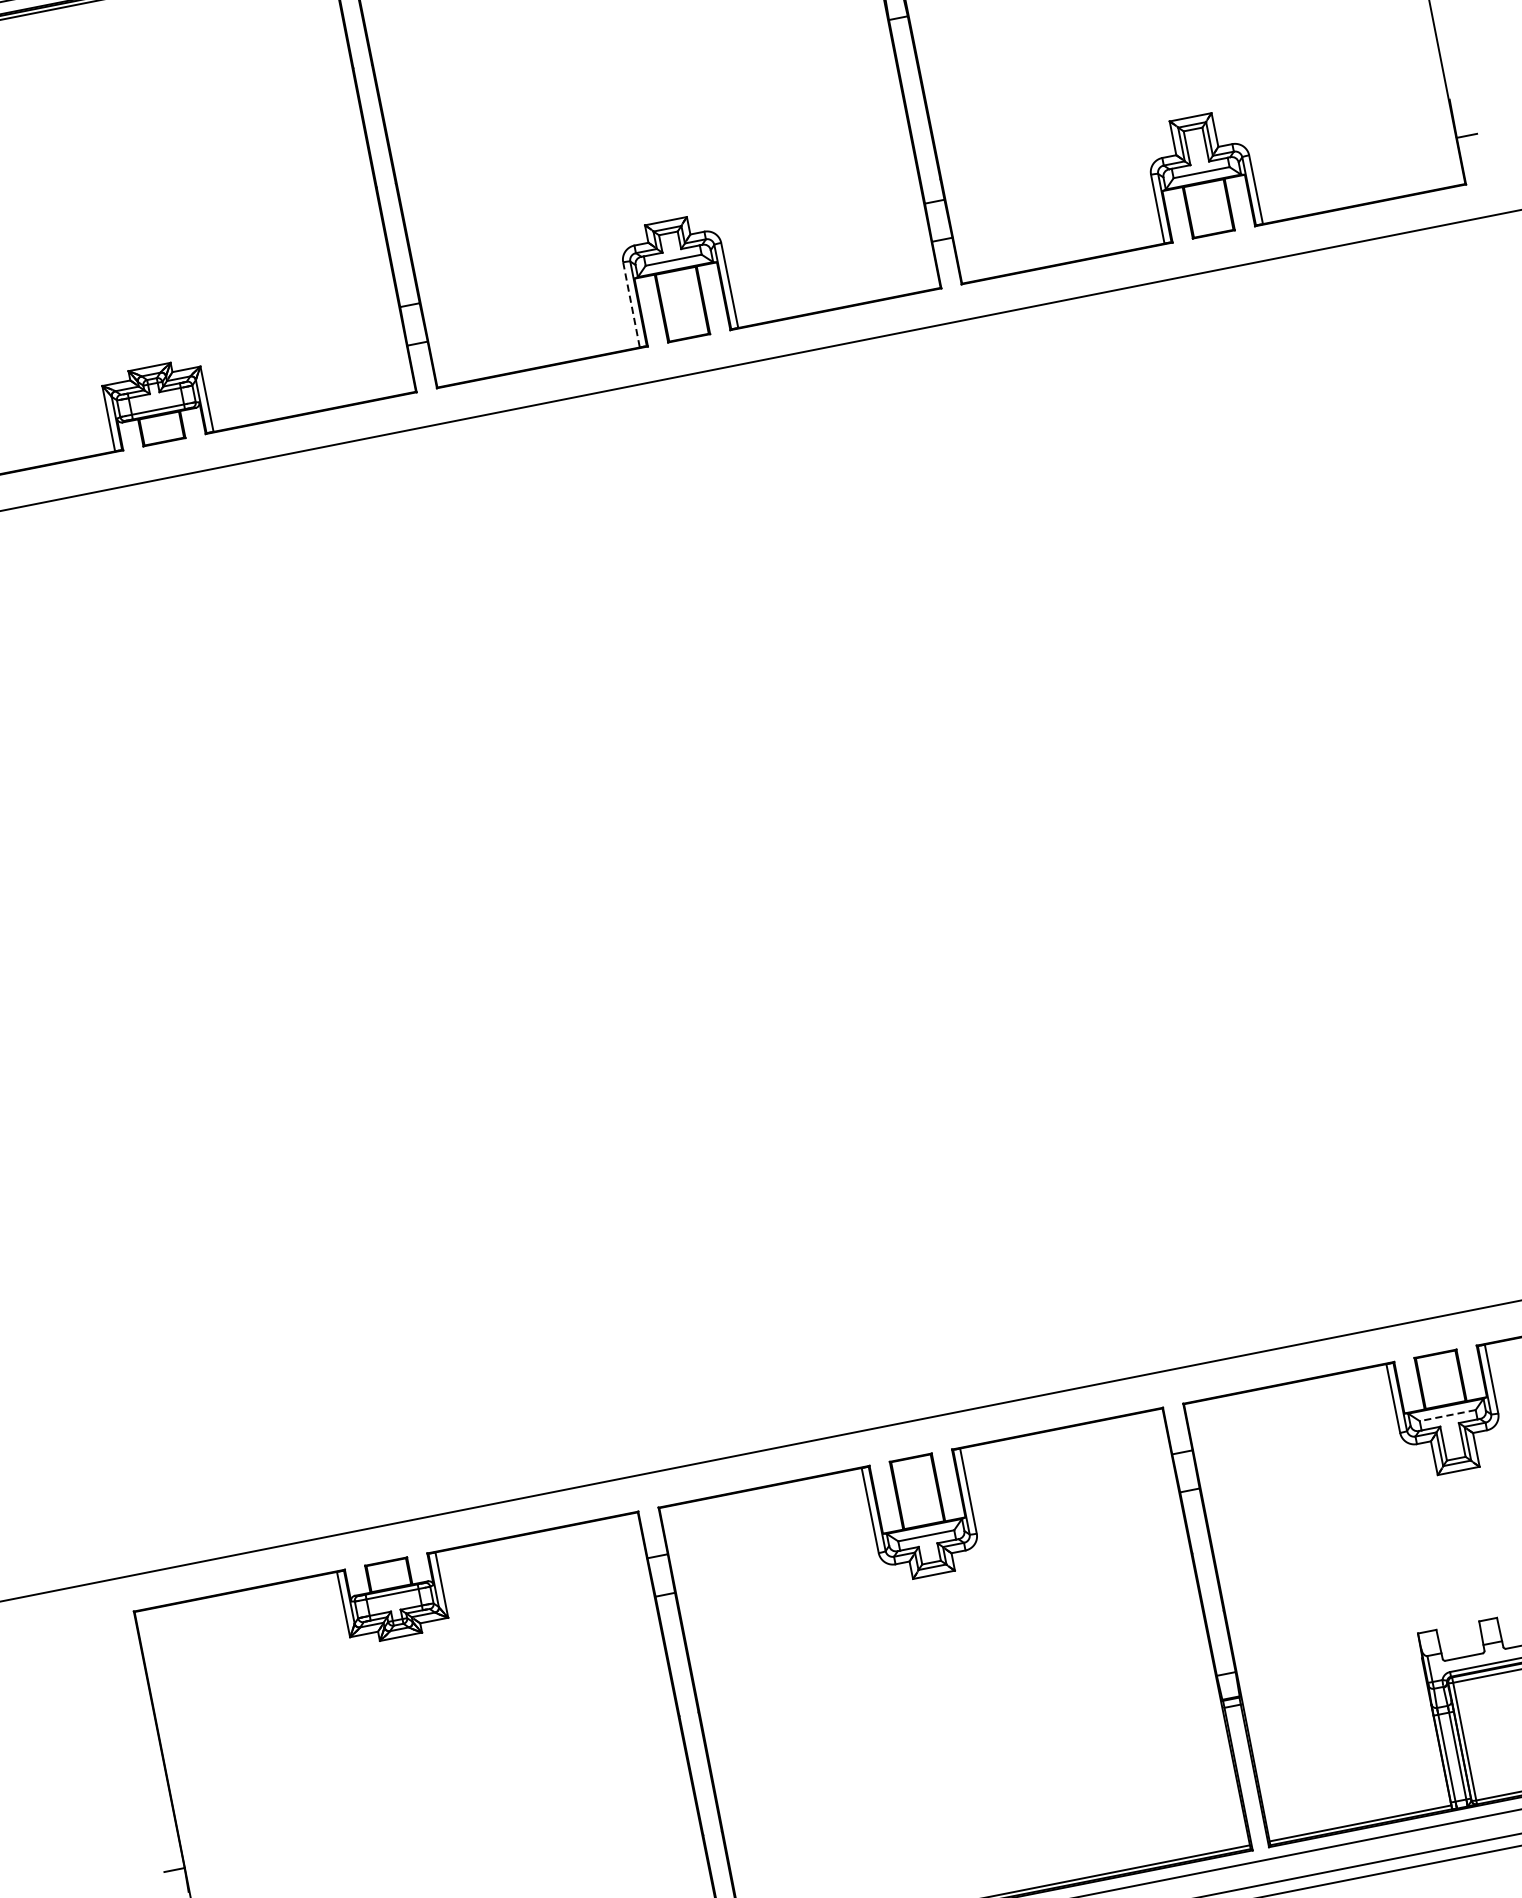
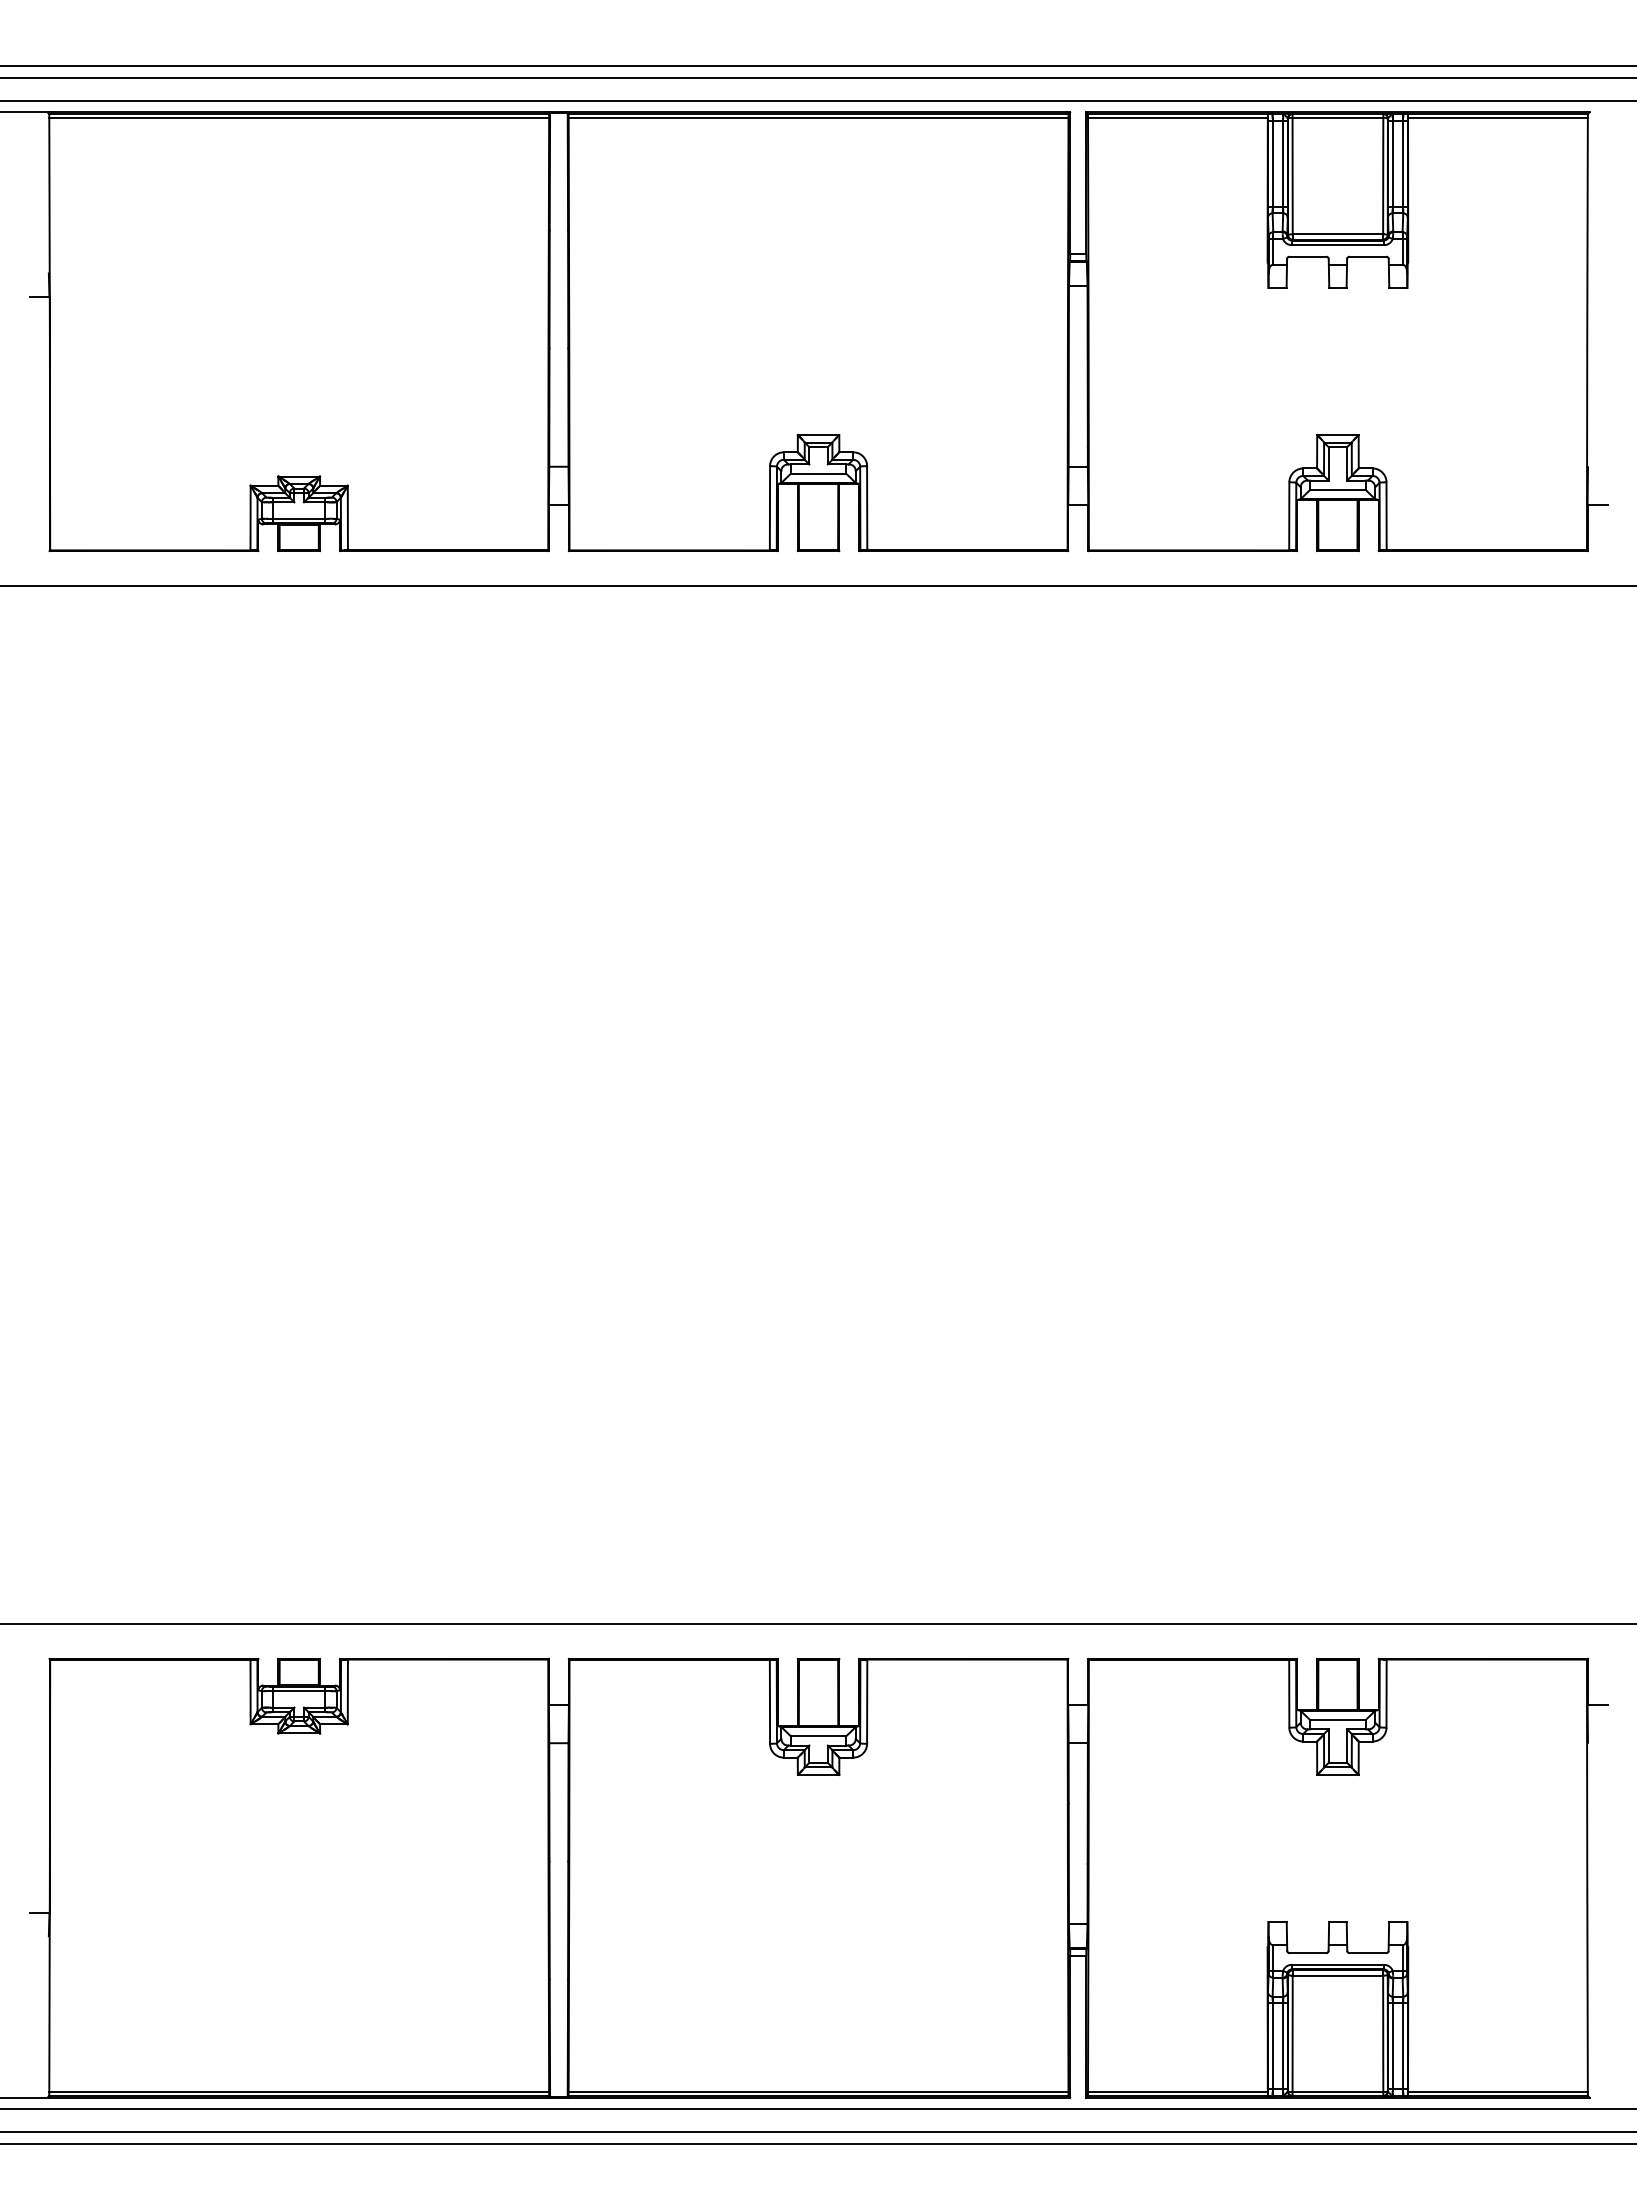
line: (631, 305) -> (769, 508), dashed -> solid
line: (1447, 1416) -> (1337, 1720), dashed -> solid

